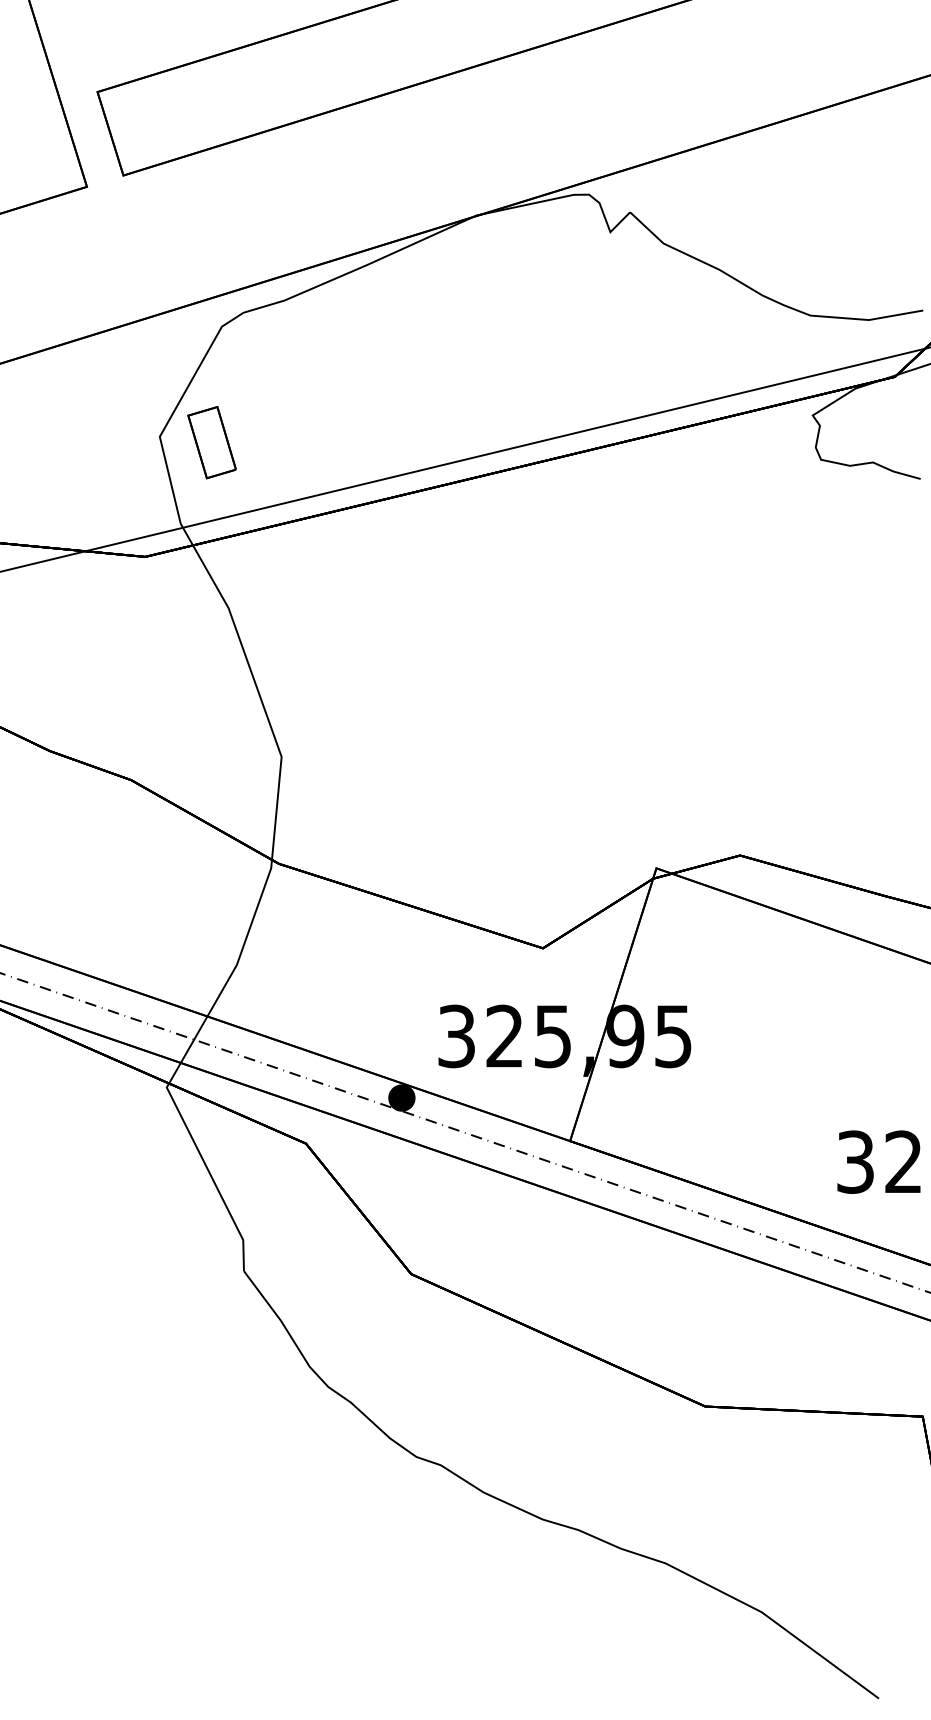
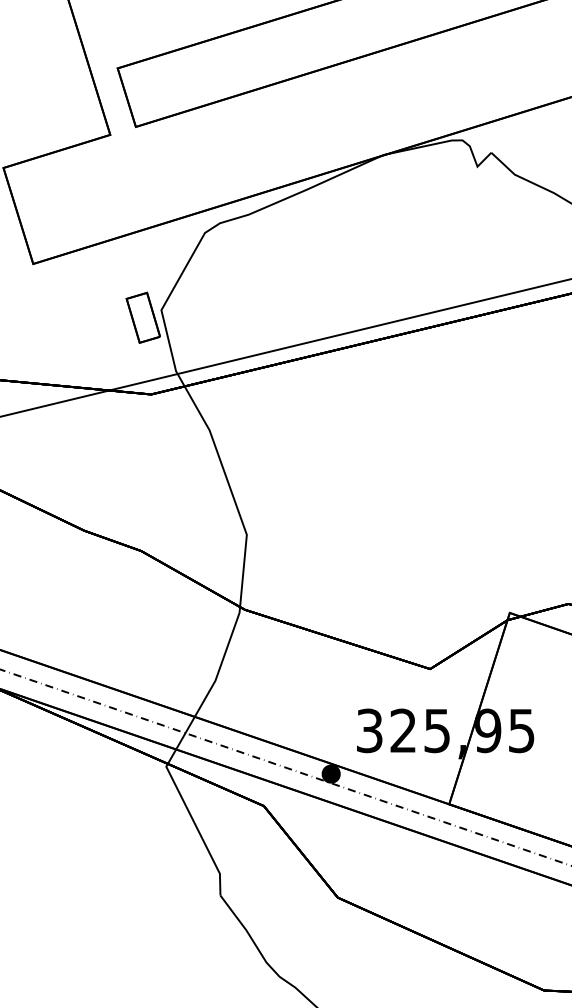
part: (211, 442) -> (142, 317), moved

